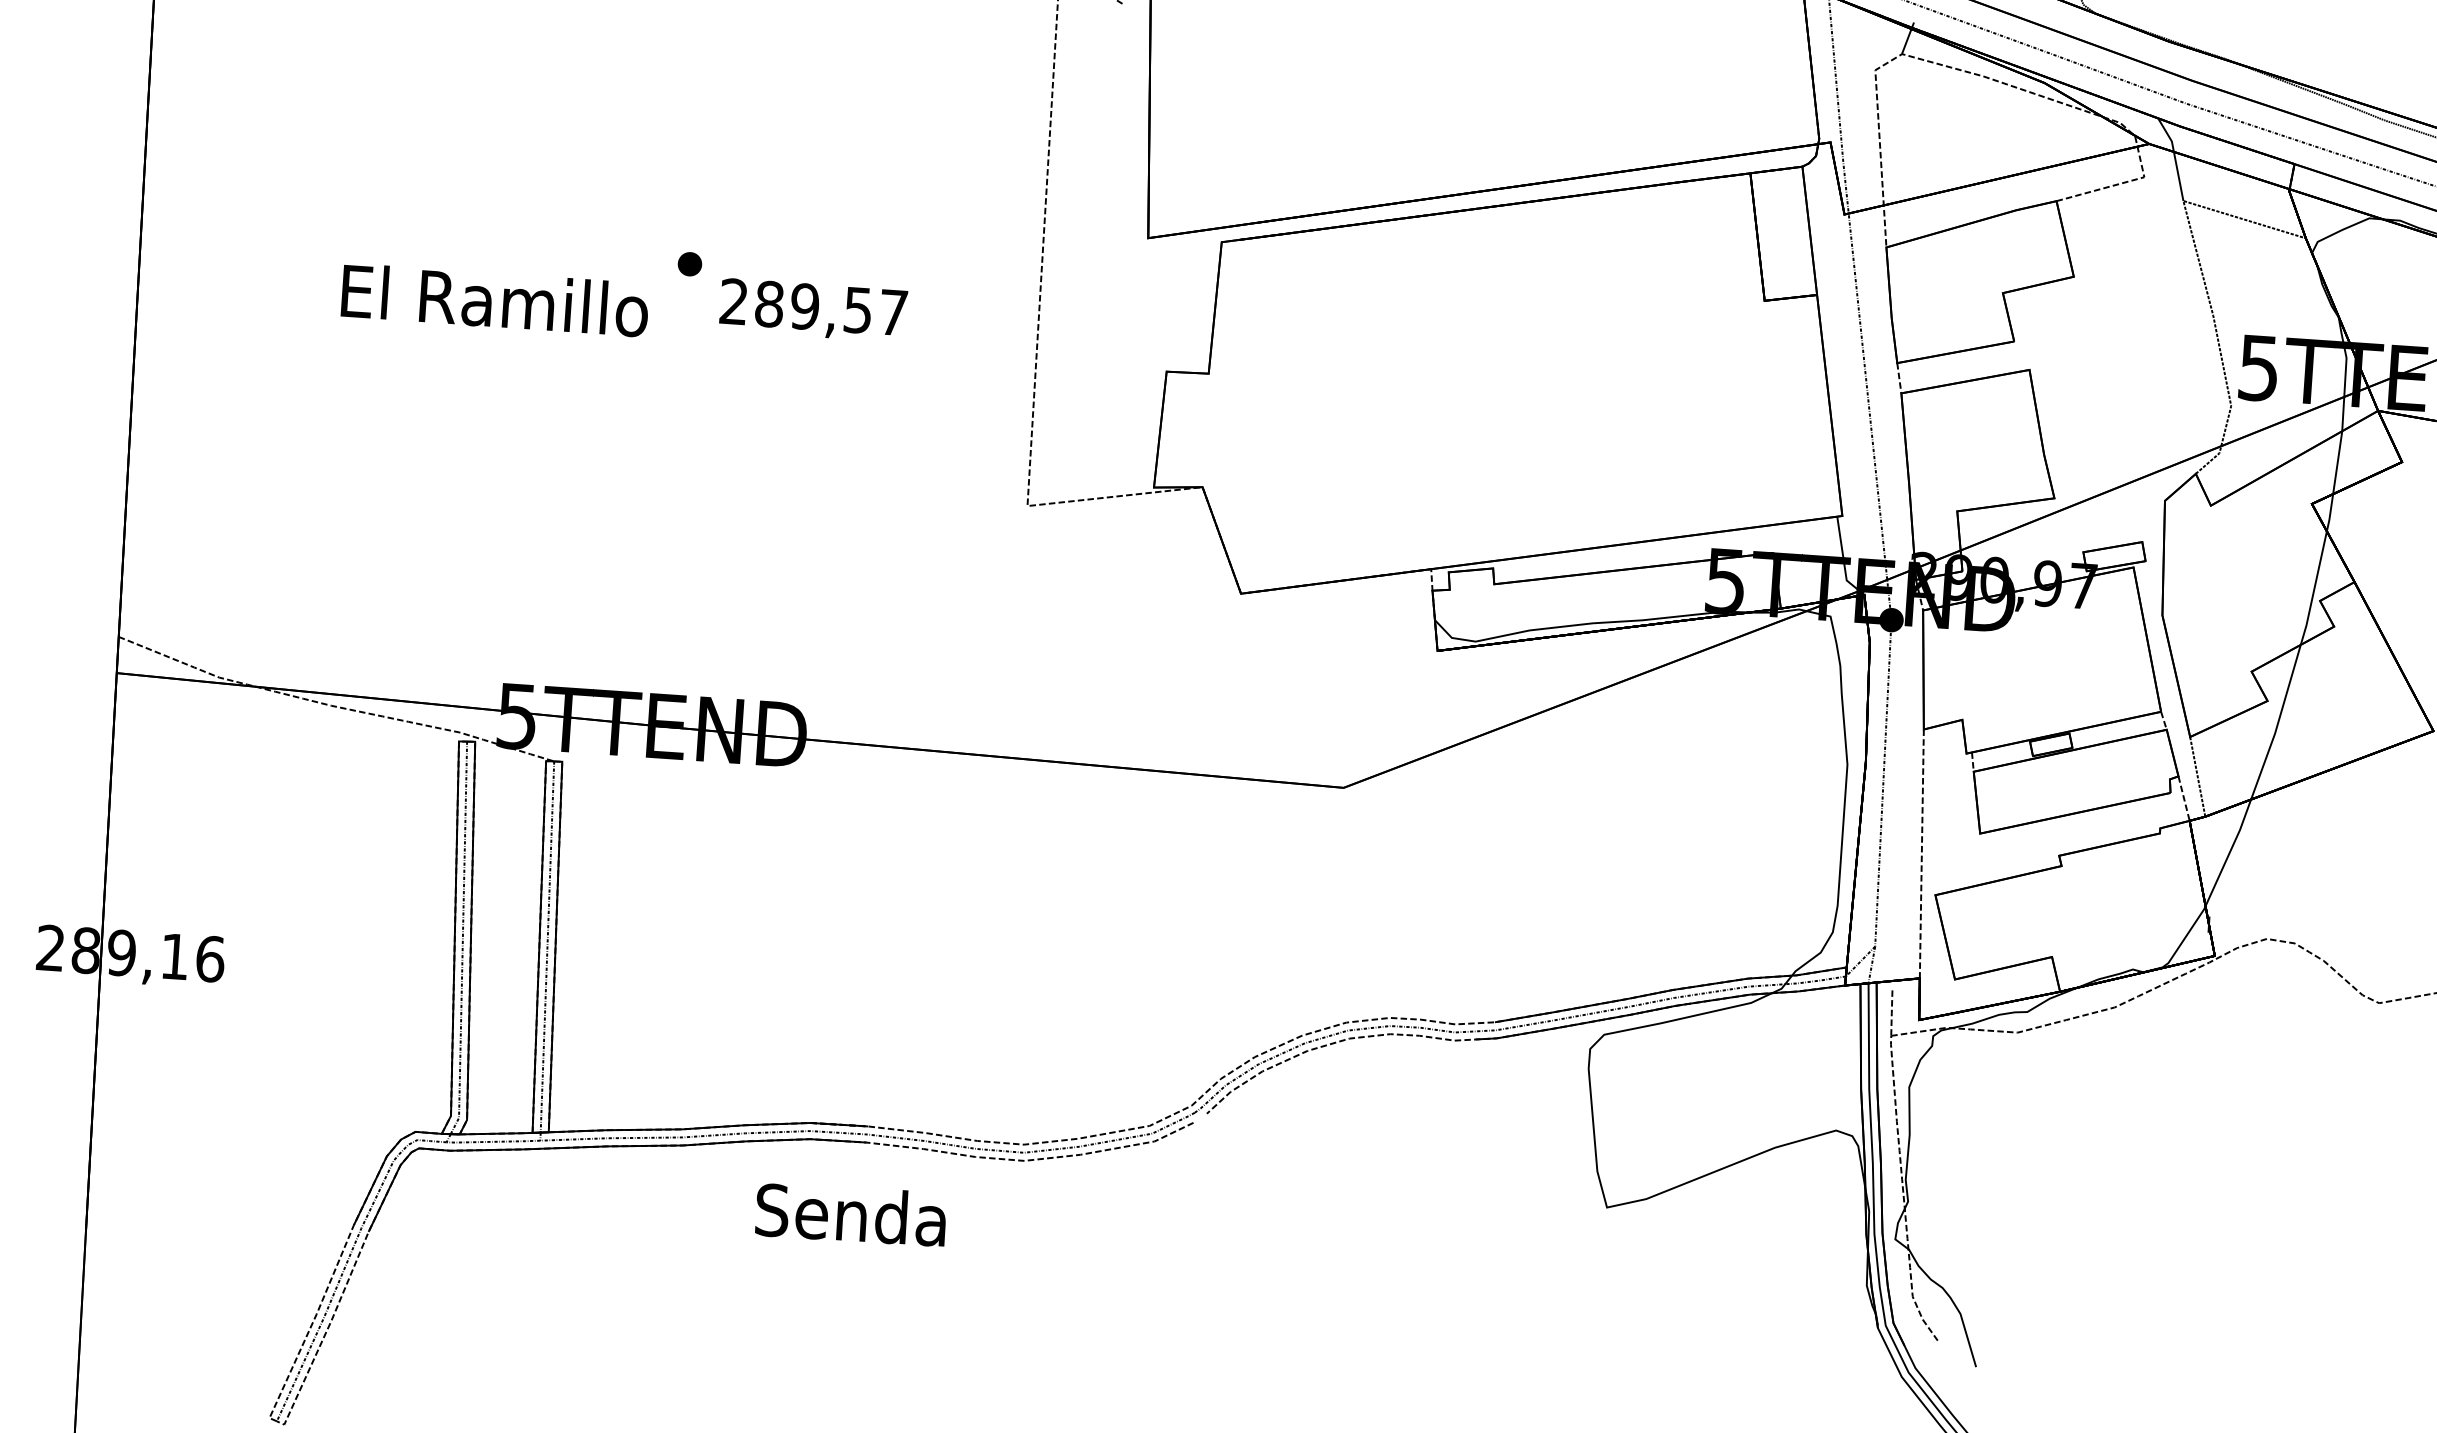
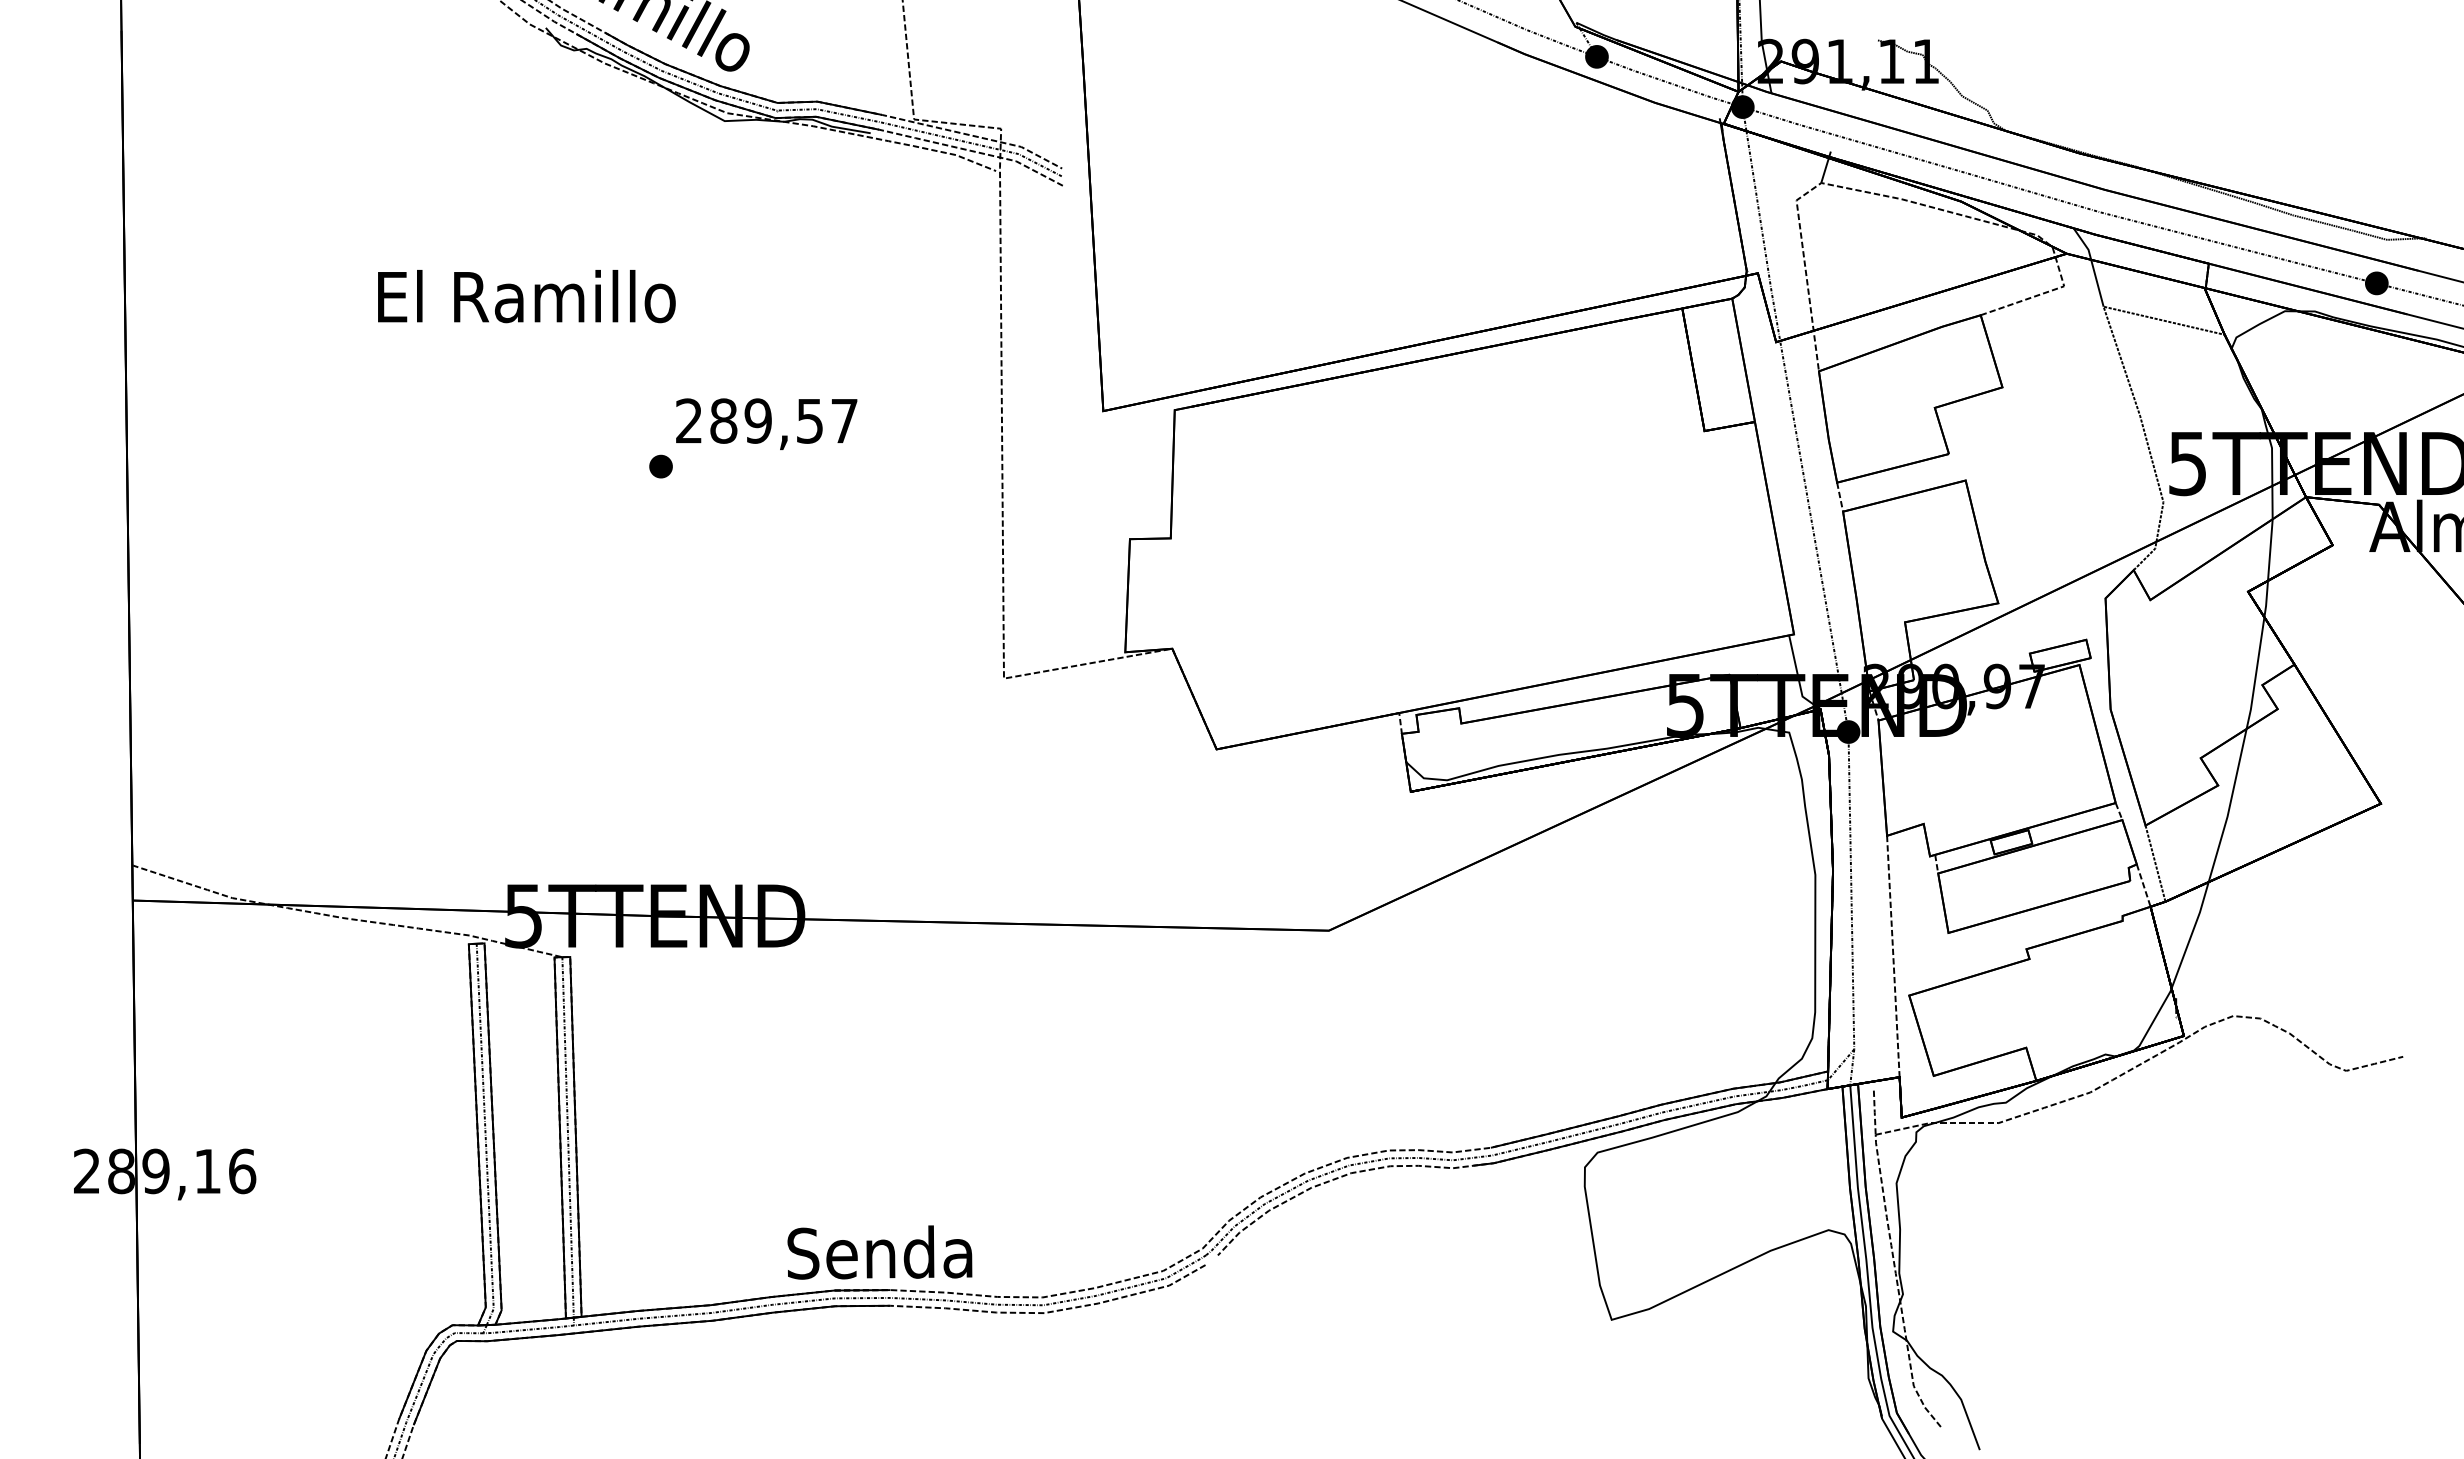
text: (494, 300) -> (526, 296), moved
text: (813, 309) -> (766, 423), moved
text: (850, 1214) -> (879, 1252), moved

